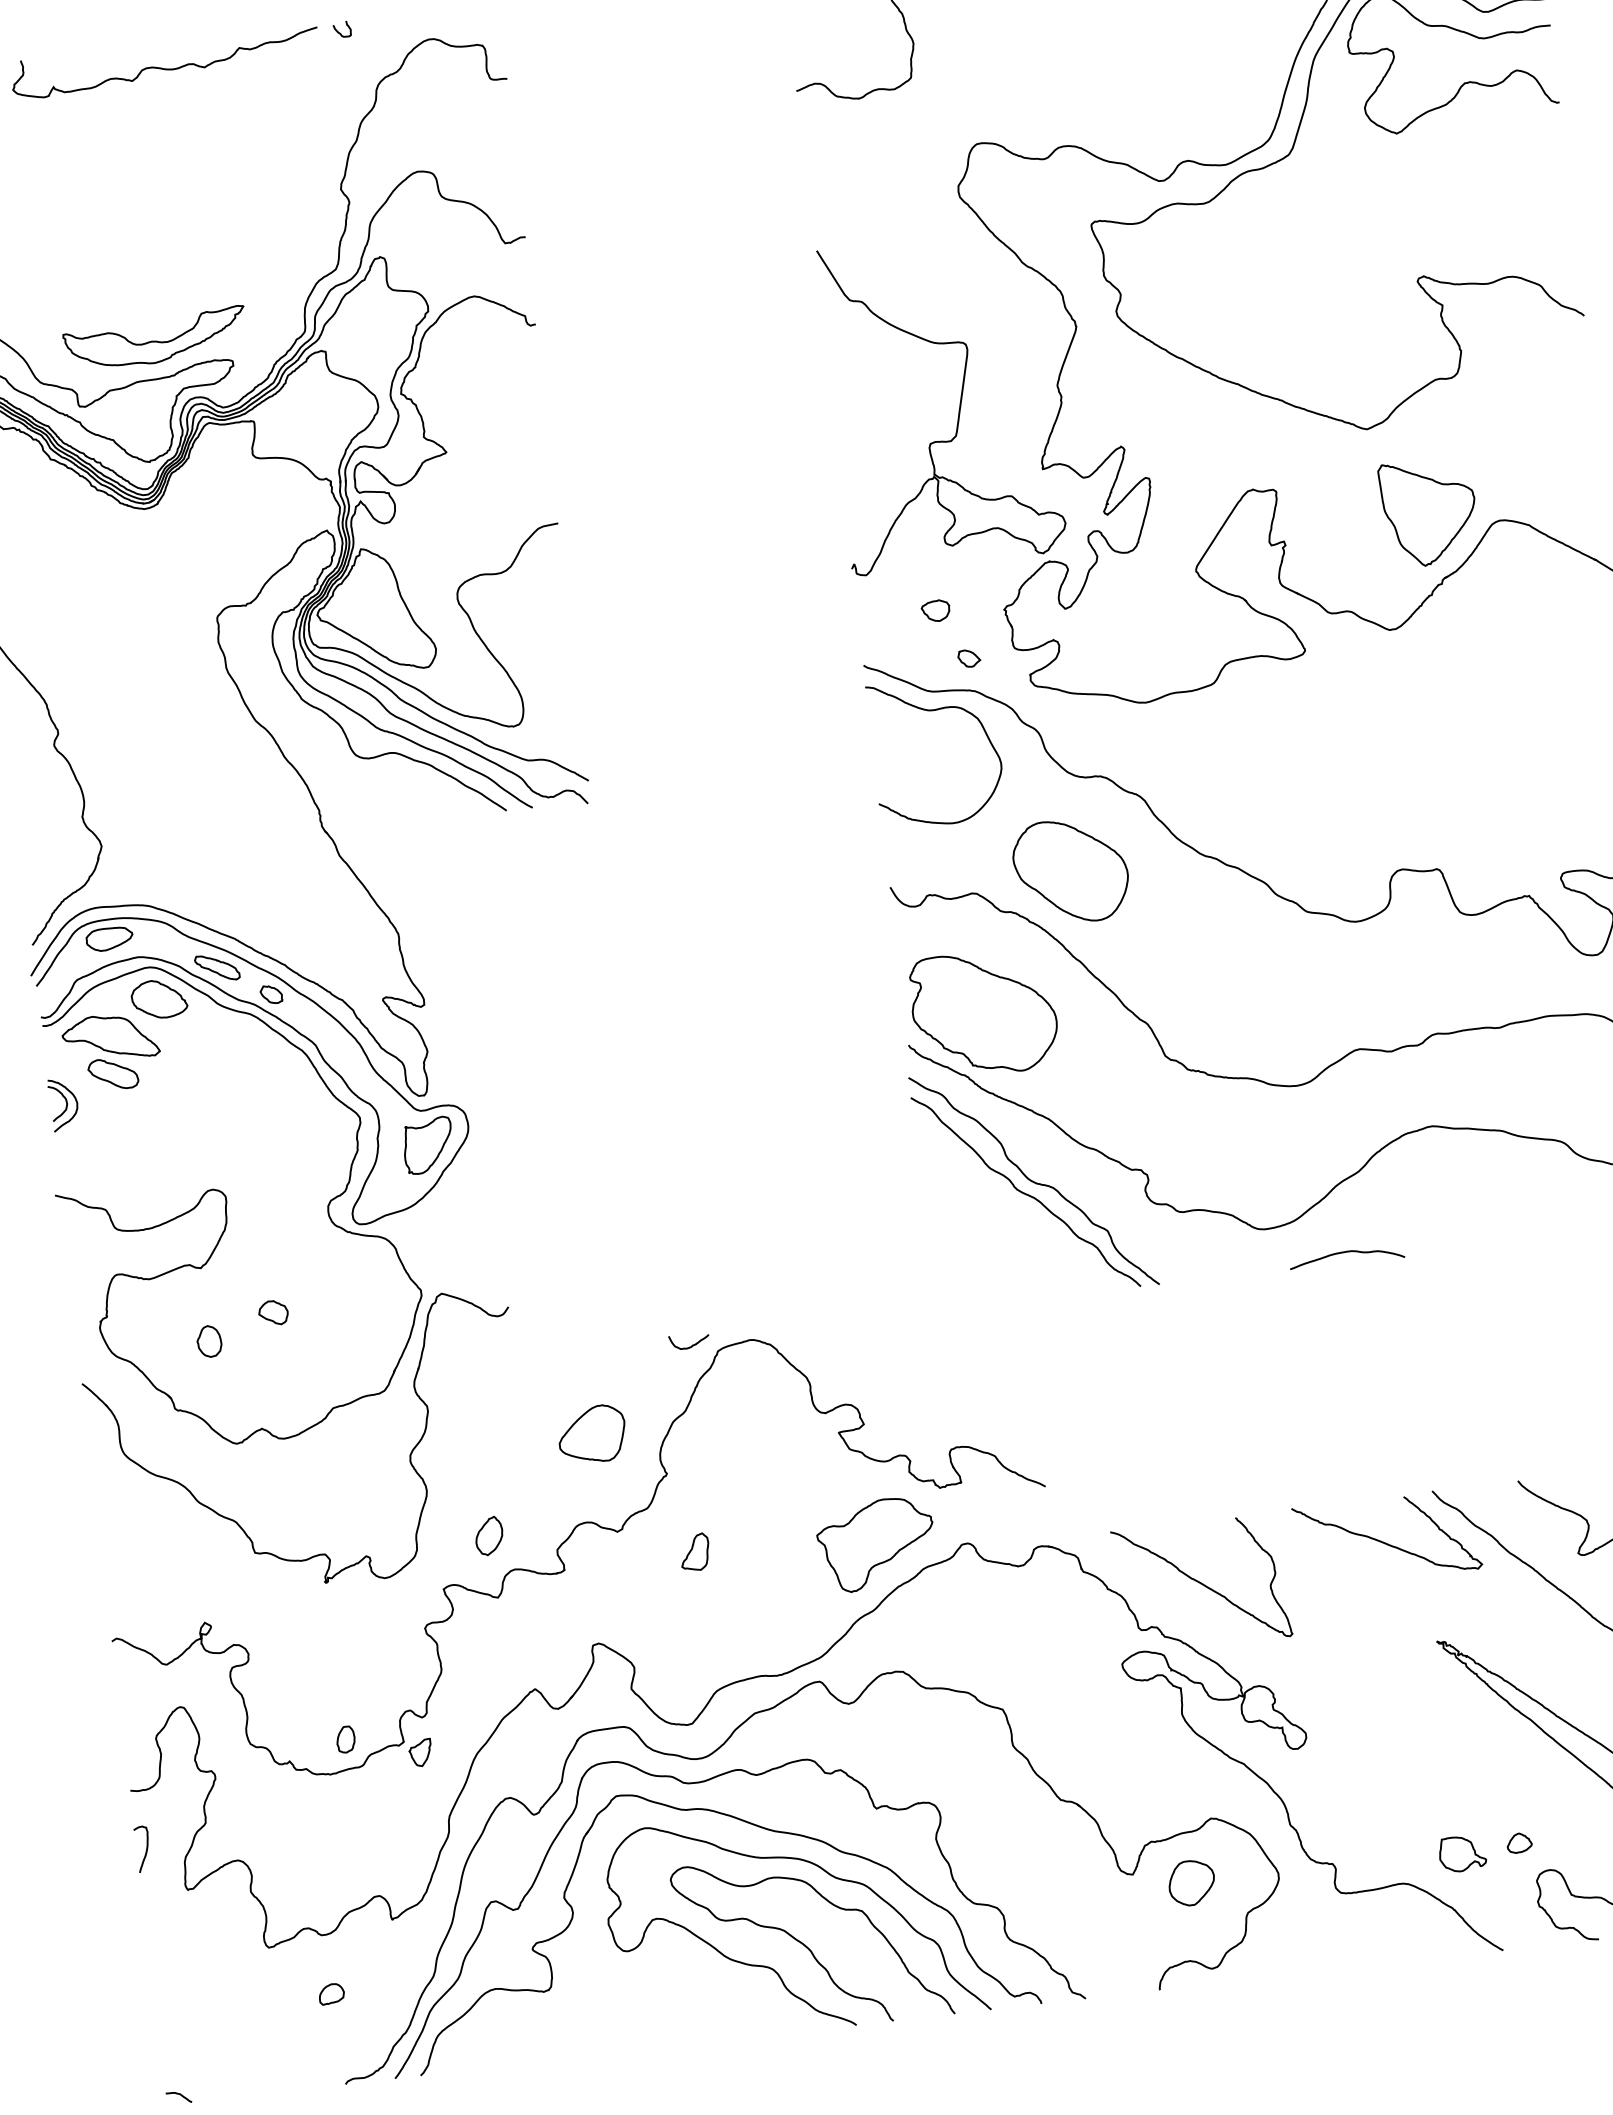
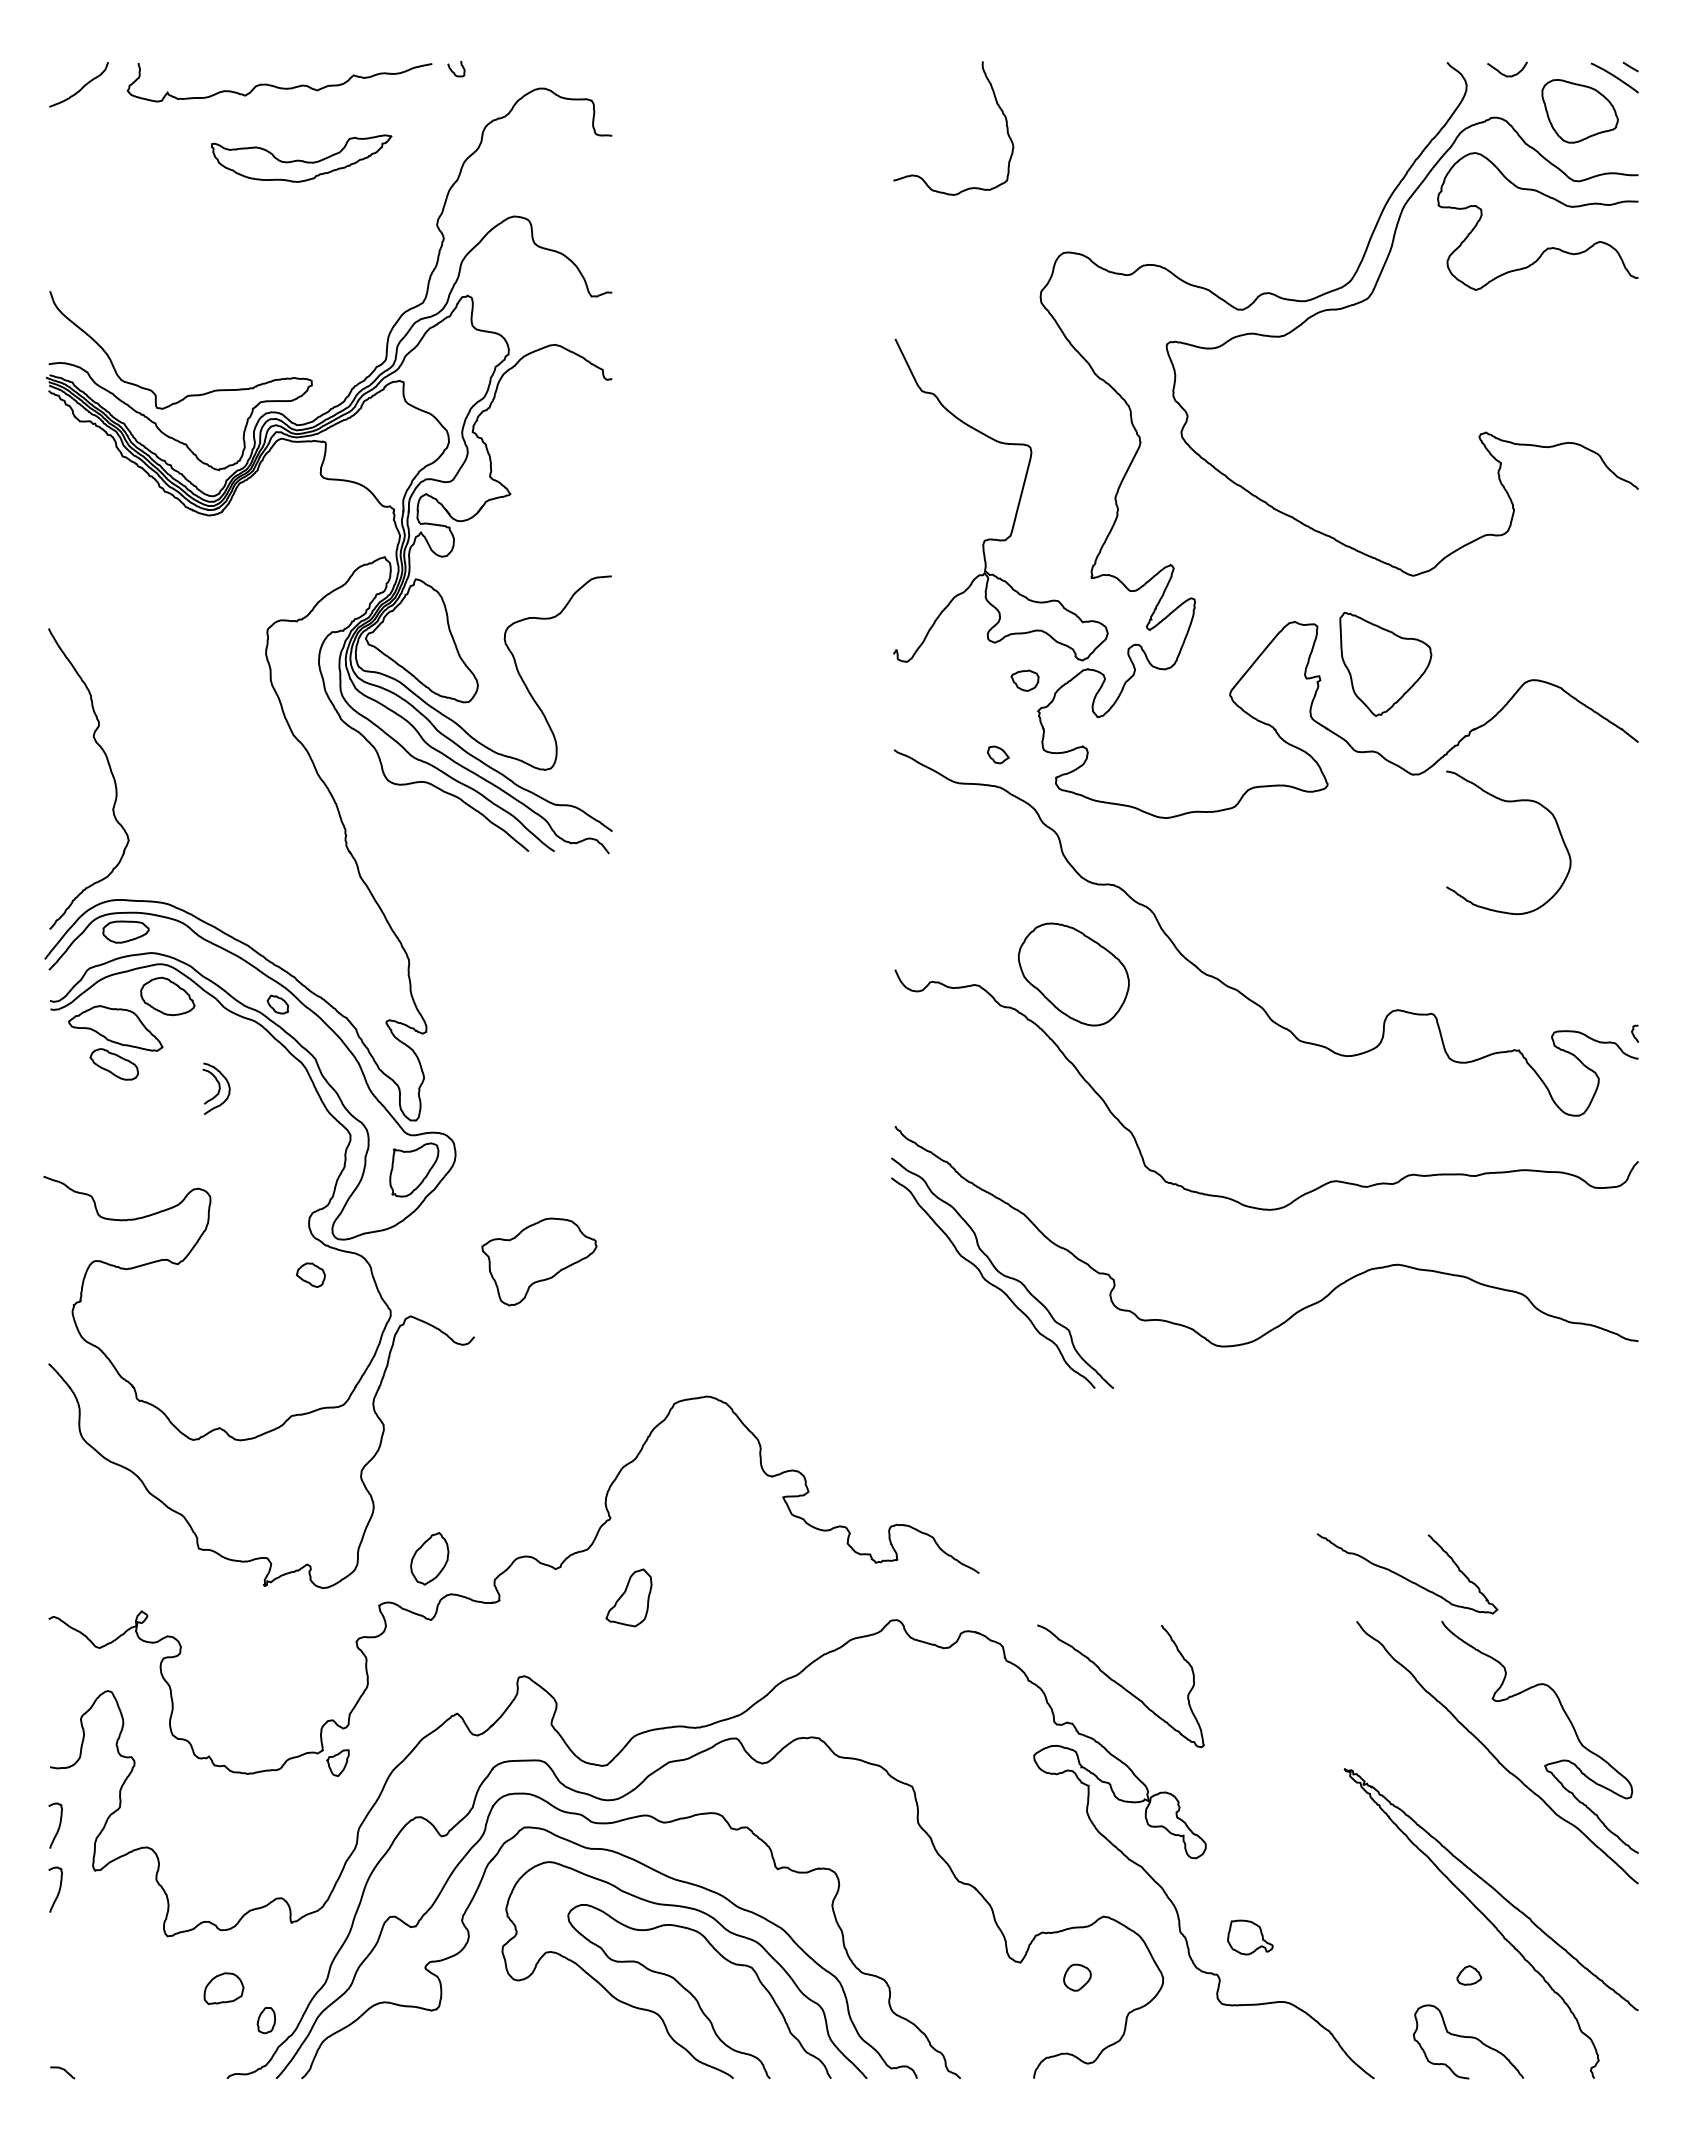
part: (155, 339) -> (301, 158), moved
part: (1429, 511) -> (1385, 663), moved
part: (935, 610) -> (1024, 680), moved
curve: (931, 711) -> (1508, 802), moved
part: (216, 968) -> (227, 972), removed
part: (983, 1013) -> (972, 1103), removed
part: (63, 1104) -> (216, 1088), moved
curve: (1346, 1252) -> (1299, 1378), removed
part: (272, 1312) -> (310, 1274), moved
part: (208, 1341) -> (177, 1336), removed
curve: (691, 1344) -> (649, 1394), removed
part: (591, 1433) -> (541, 1470), removed
part: (489, 1535) -> (429, 1558), size x1.4
curve: (1385, 1542) -> (1405, 1577), moved
part: (876, 1544) -> (539, 1261), moved
part: (694, 1551) -> (628, 1597), size x1.6
part: (345, 1739) -> (266, 2020), moved
part: (1519, 1843) -> (1469, 1975), moved
part: (1462, 1853) -> (1250, 1937), moved
part: (1191, 1883) -> (1077, 1977), size x0.6
curve: (153, 1913) -> (58, 1889), added
part: (331, 1993) -> (223, 1988), size x1.6

